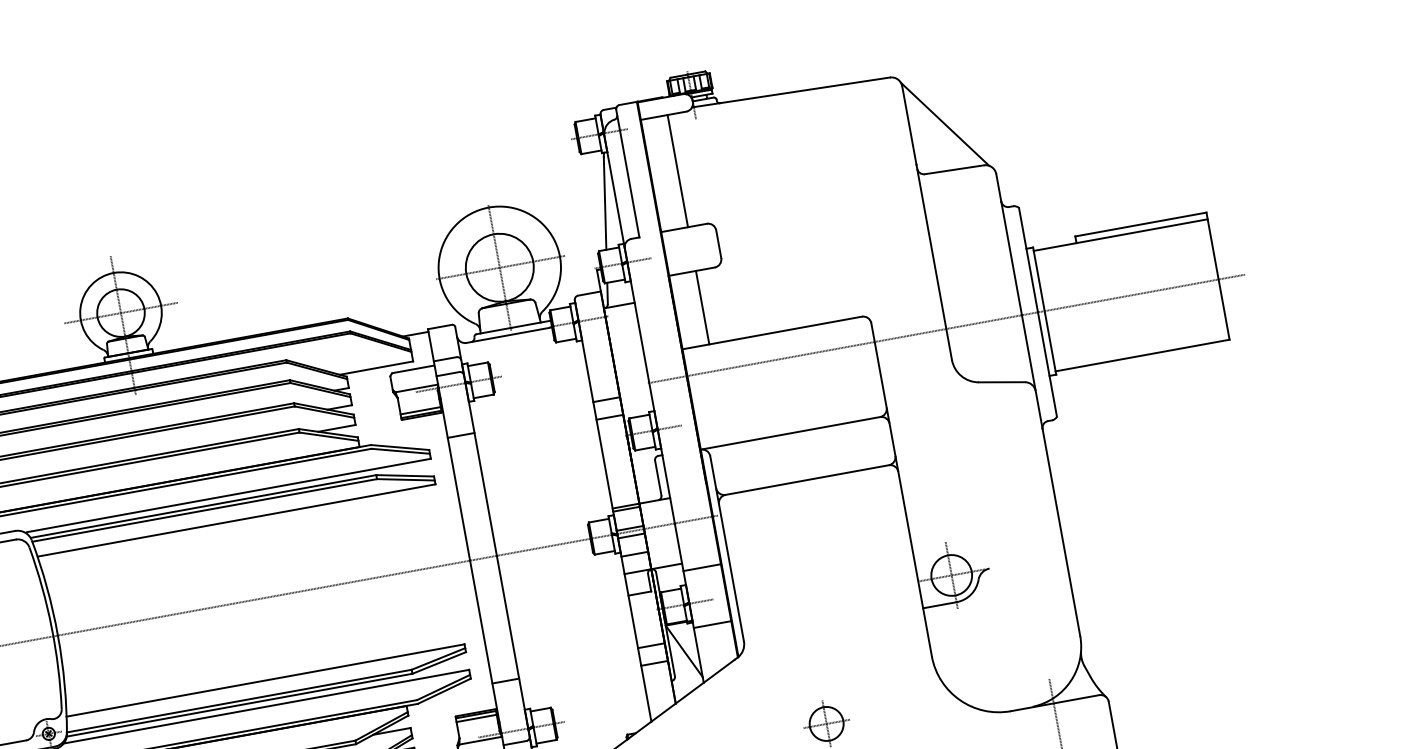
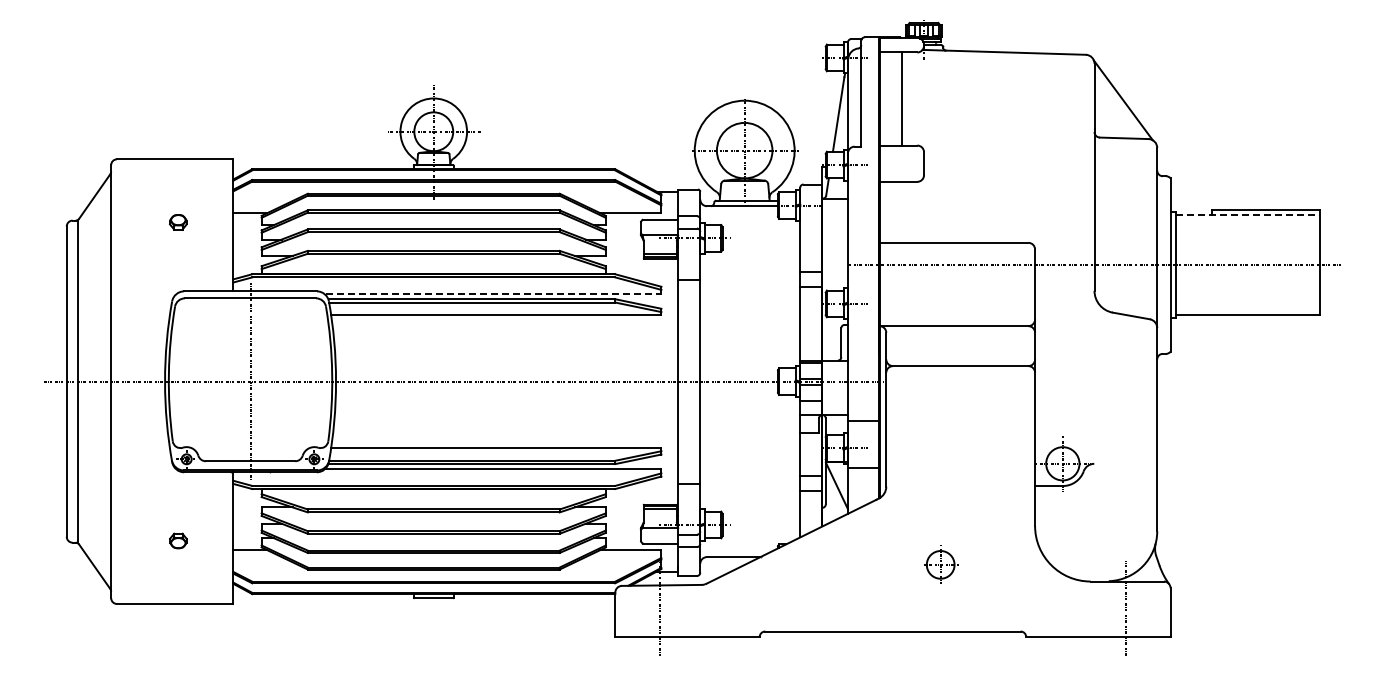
line: (1121, 235) -> (1248, 215), solid -> dashed
line: (702, 306) -> (901, 211), removed
line: (228, 496) -> (493, 294), solid -> dashed

